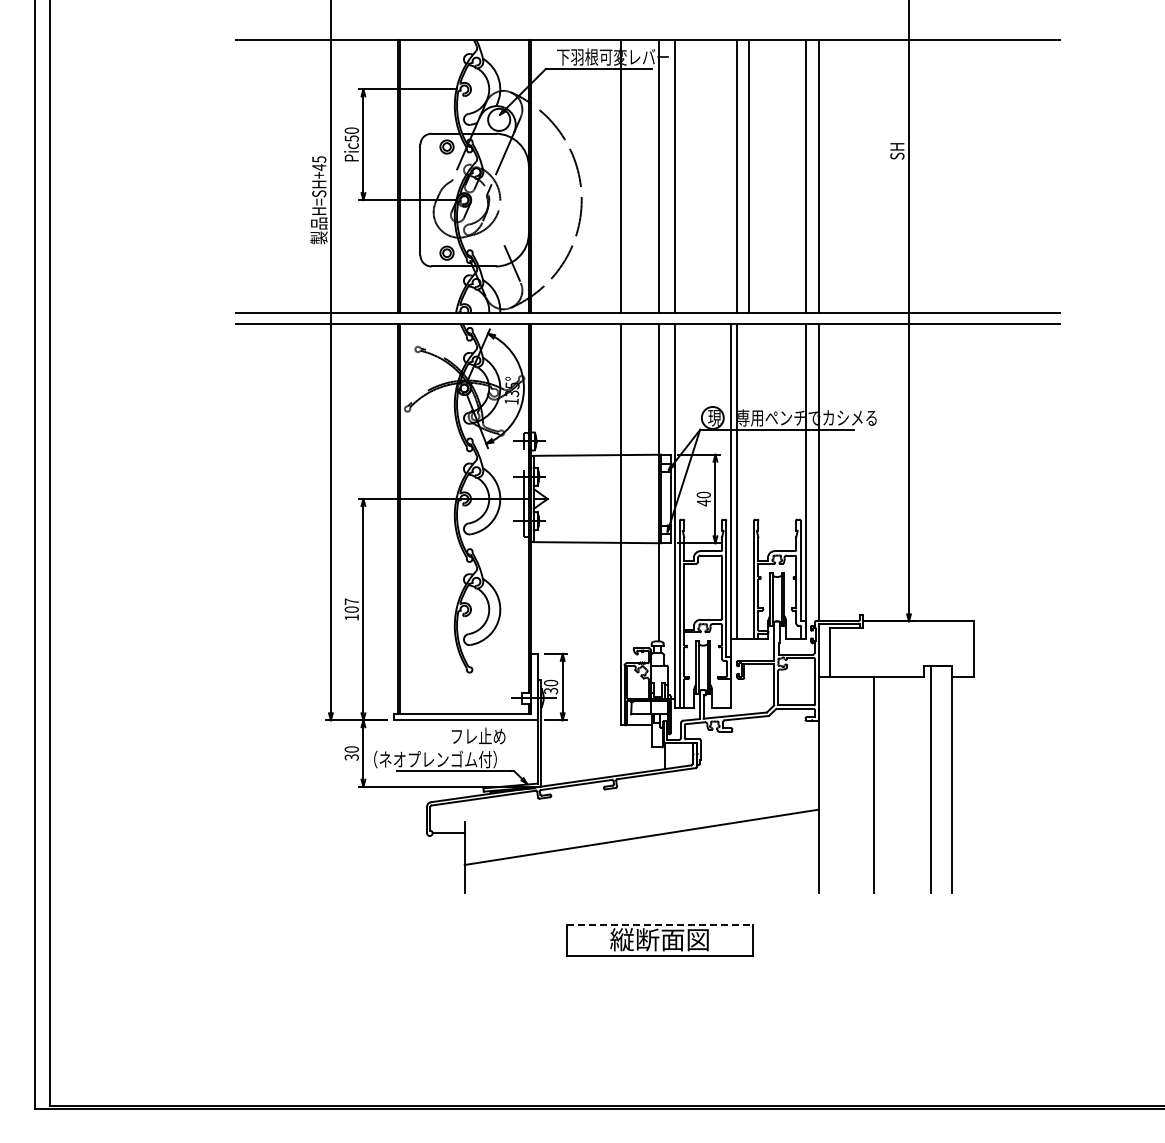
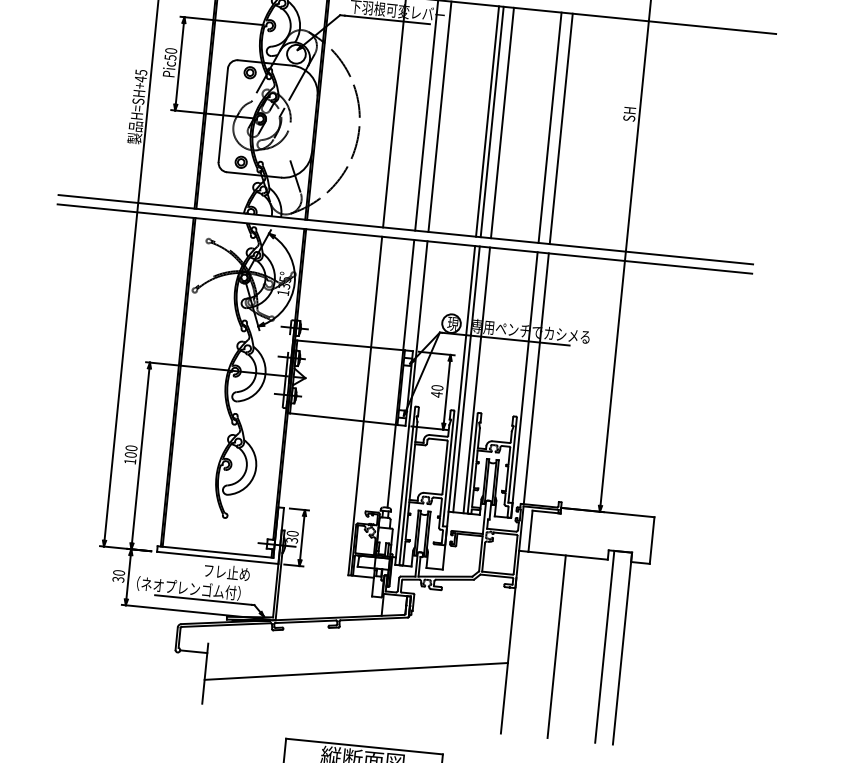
line: (731, 176) -> (487, 121), added
line: (749, 481) -> (477, 380), added
text: (351, 601) -> (131, 448), 107 -> 100
line: (660, 924) -> (364, 746), dashed -> solid

